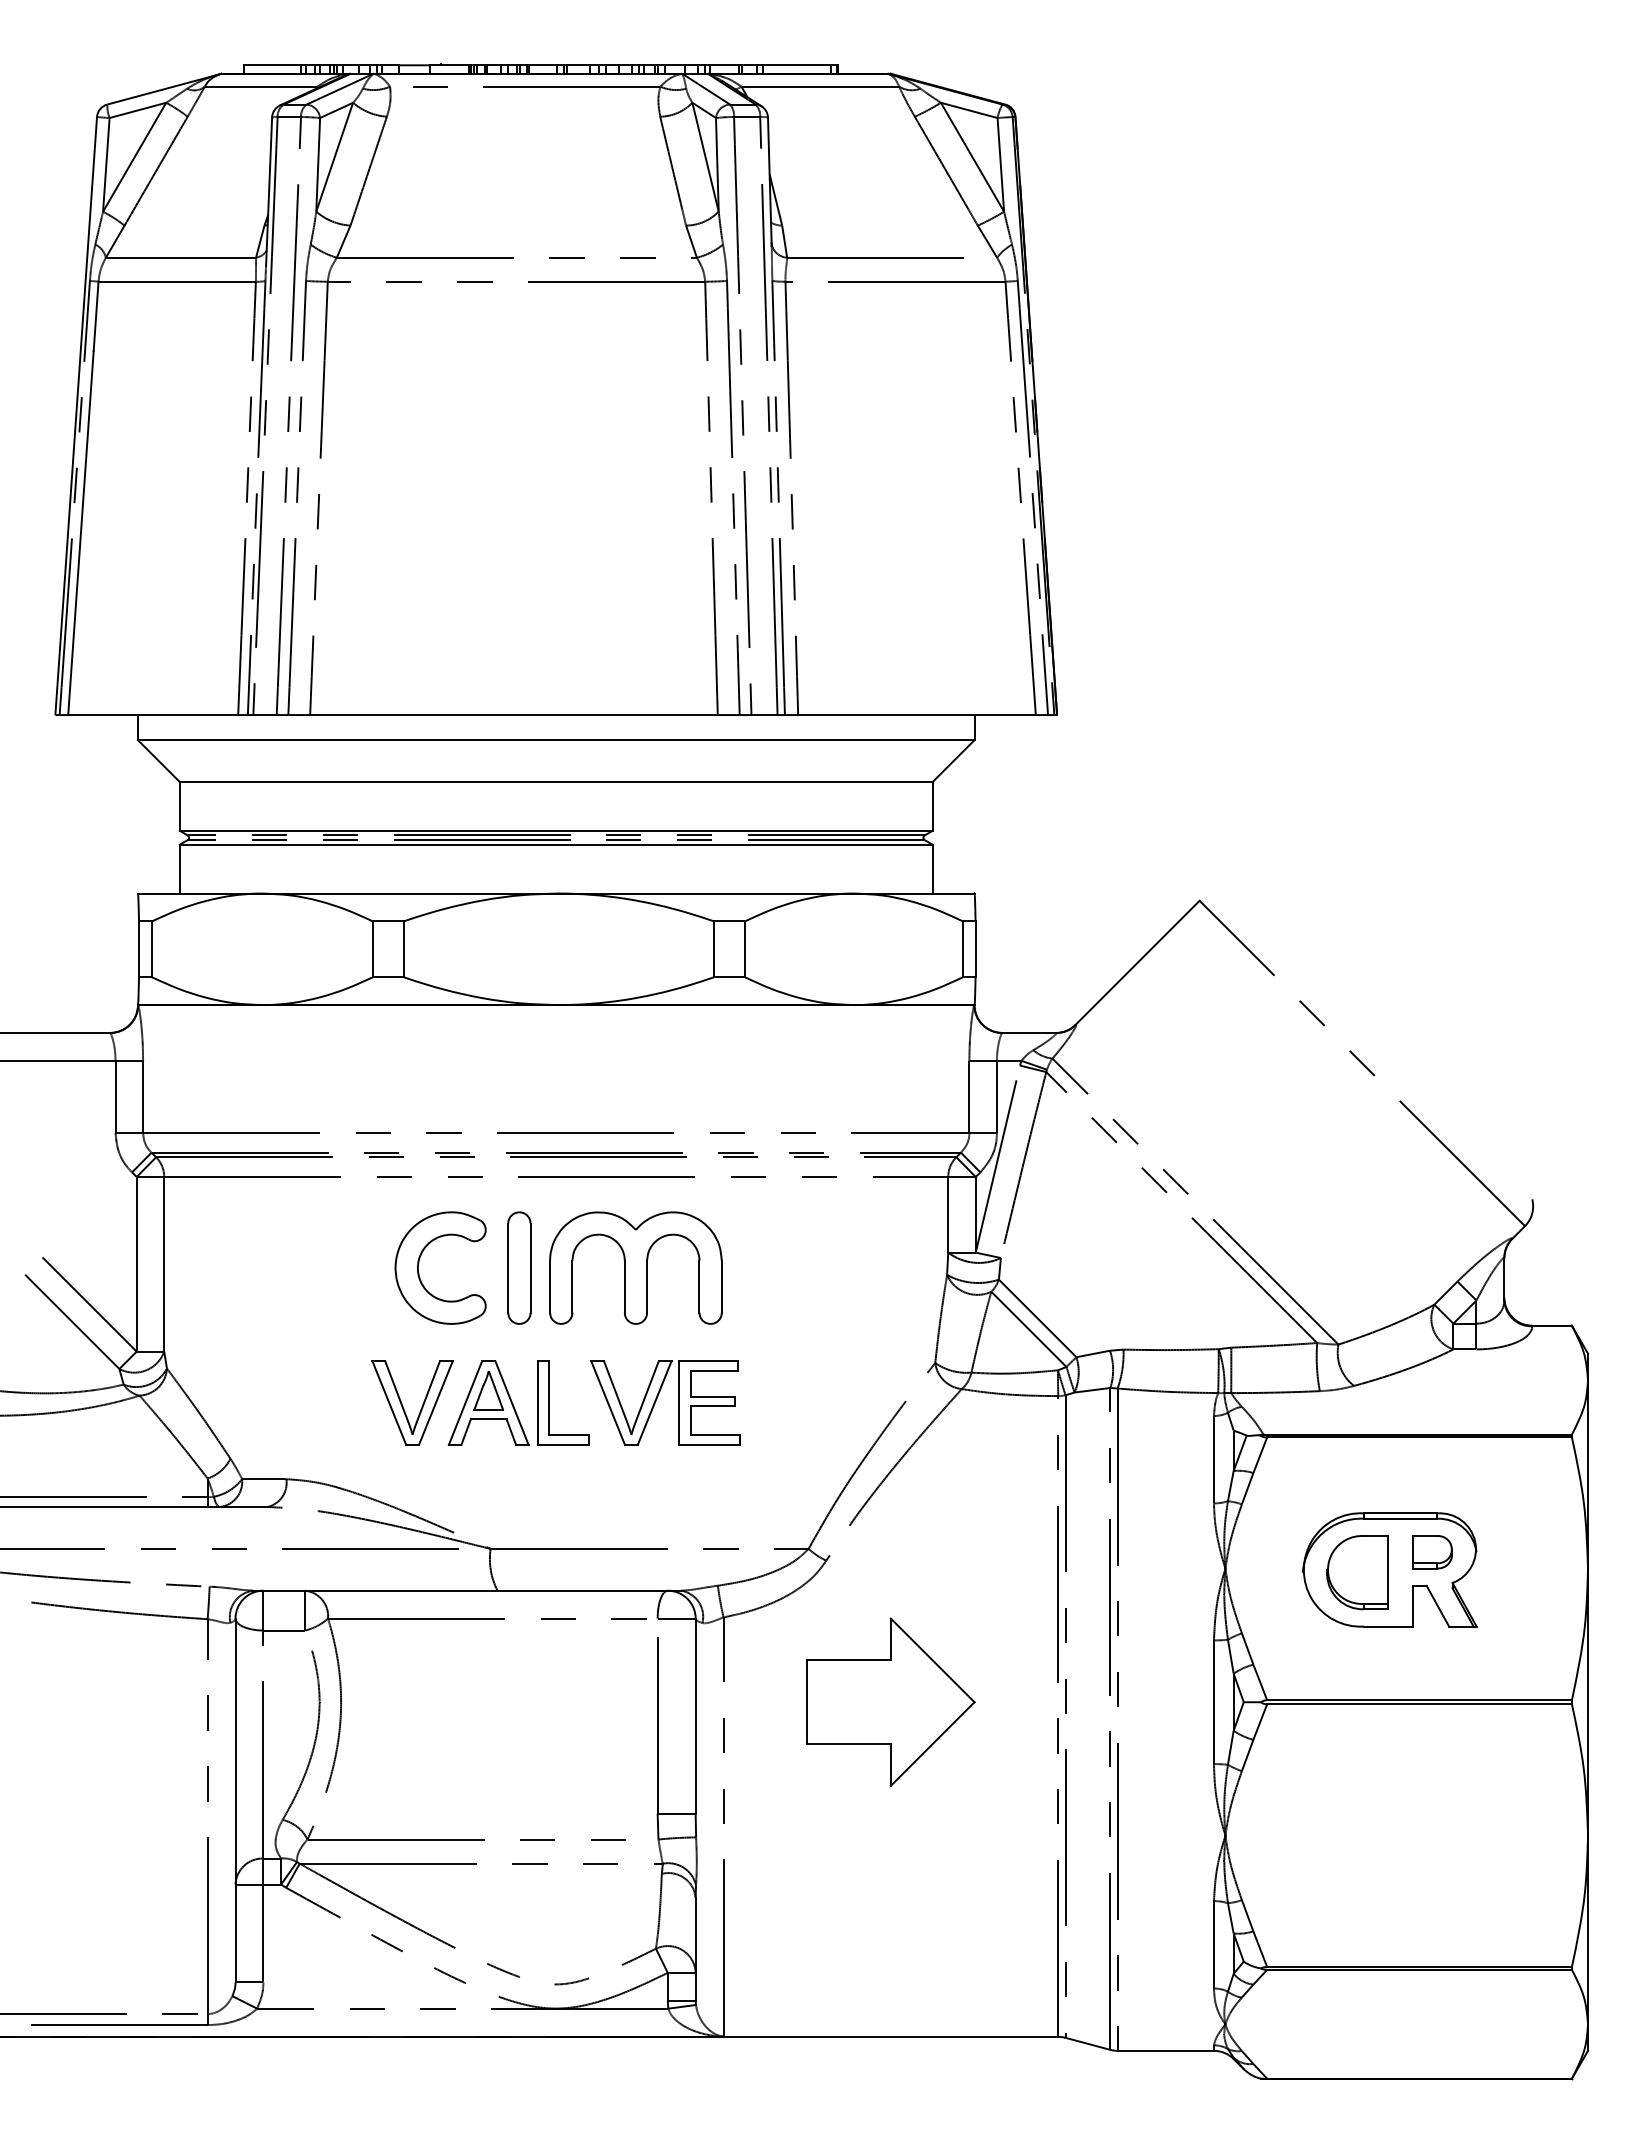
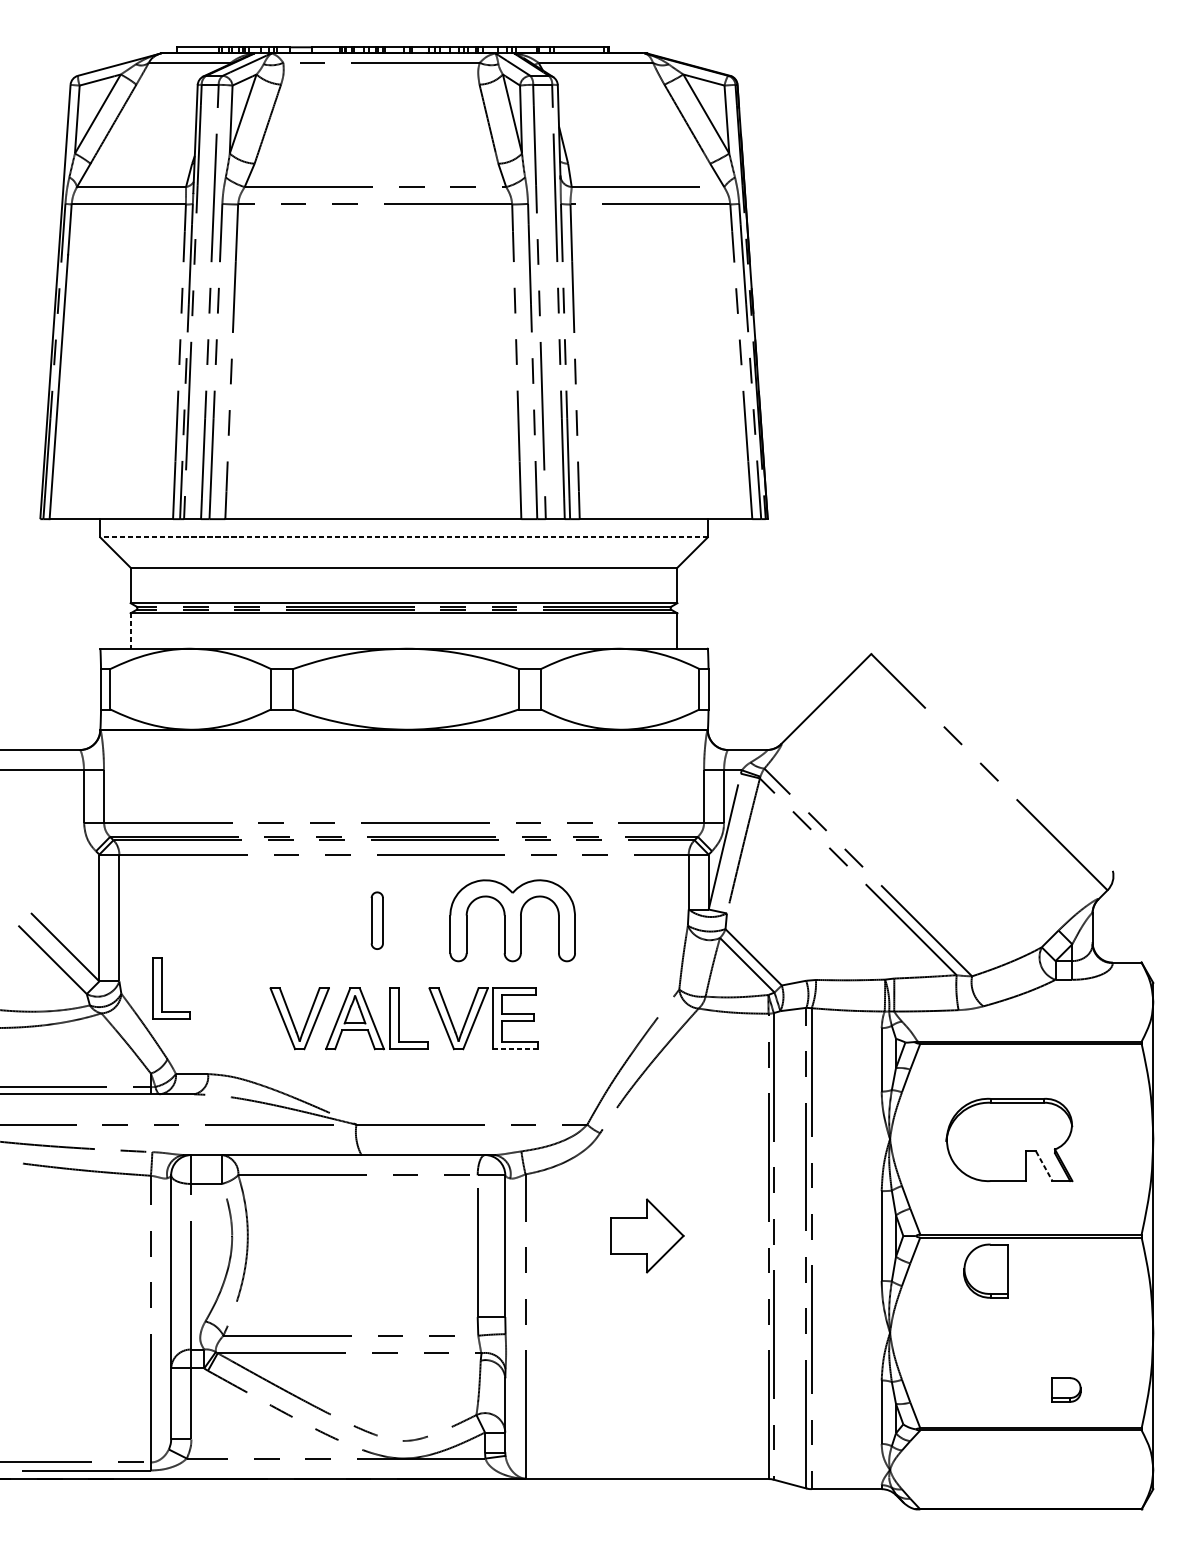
line: (555, 740) -> (403, 537), solid -> dashed
line: (179, 869) -> (130, 631), solid -> dashed
part: (419, 1264) -> (304, 918), removed
part: (519, 1267) -> (377, 920), size x0.7
part: (635, 1267) -> (512, 920), moved
part: (222, 1360) -> (161, 987), added
line: (709, 1444) -> (515, 1048), solid -> dashed
part: (1432, 1552) -> (1066, 1390), moved
part: (1357, 1572) -> (985, 1271), moved
line: (1438, 1606) -> (1044, 1166), solid -> dashed
part: (890, 1701) -> (646, 1235), size x0.6

